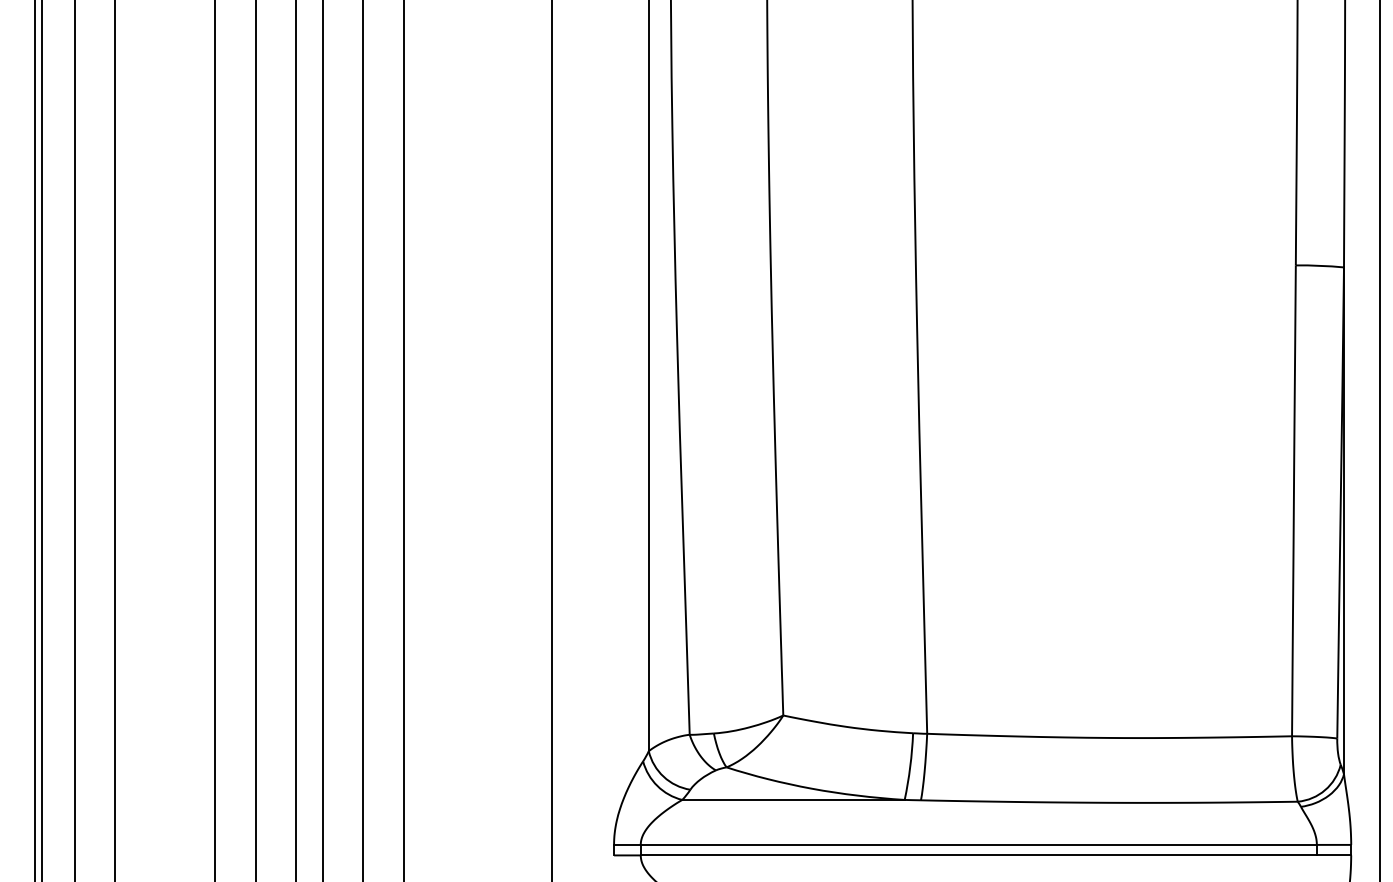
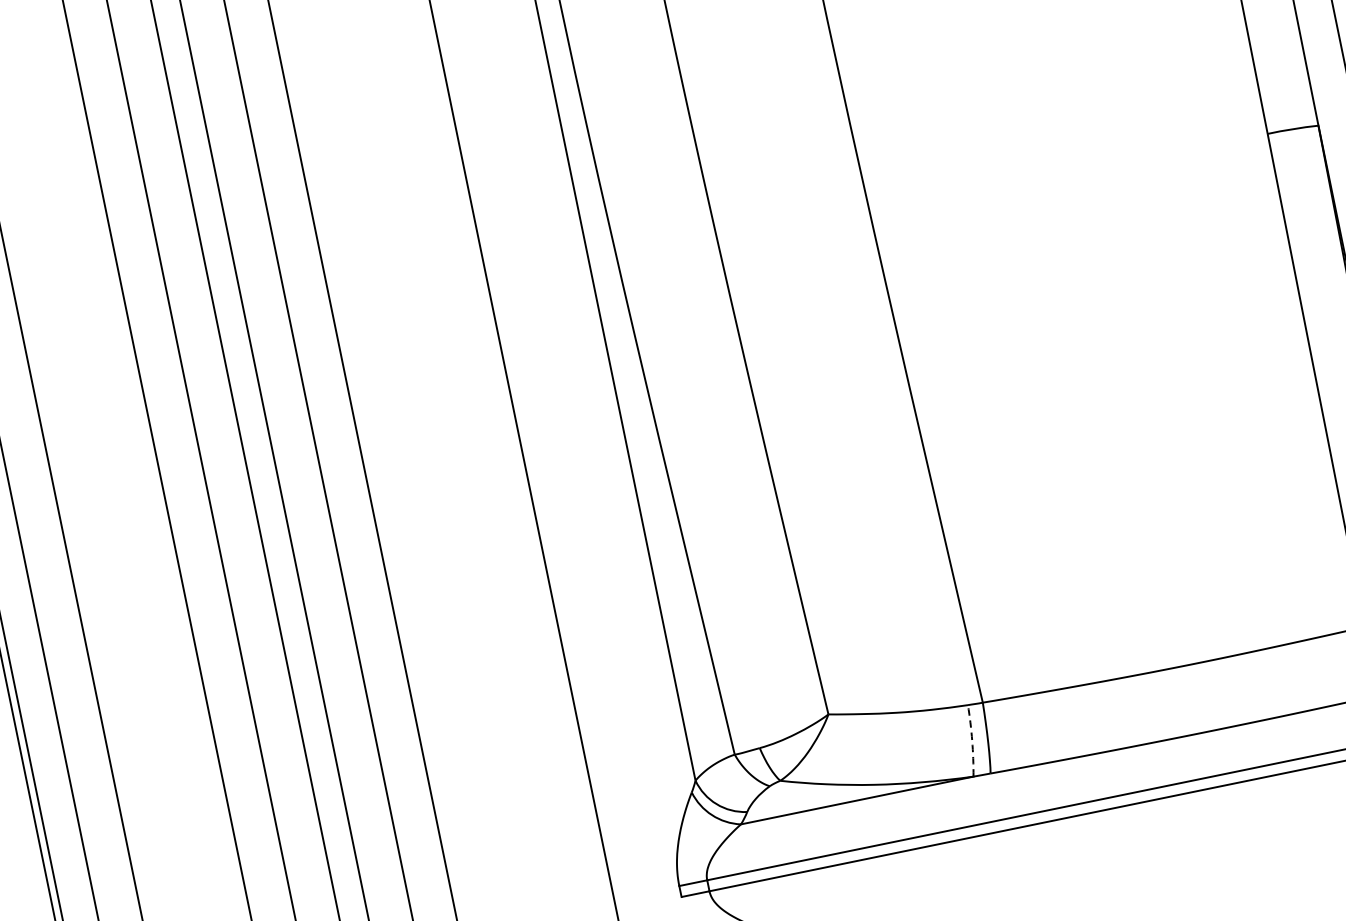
arc: (910, 766) -> (972, 740), solid -> dashed

